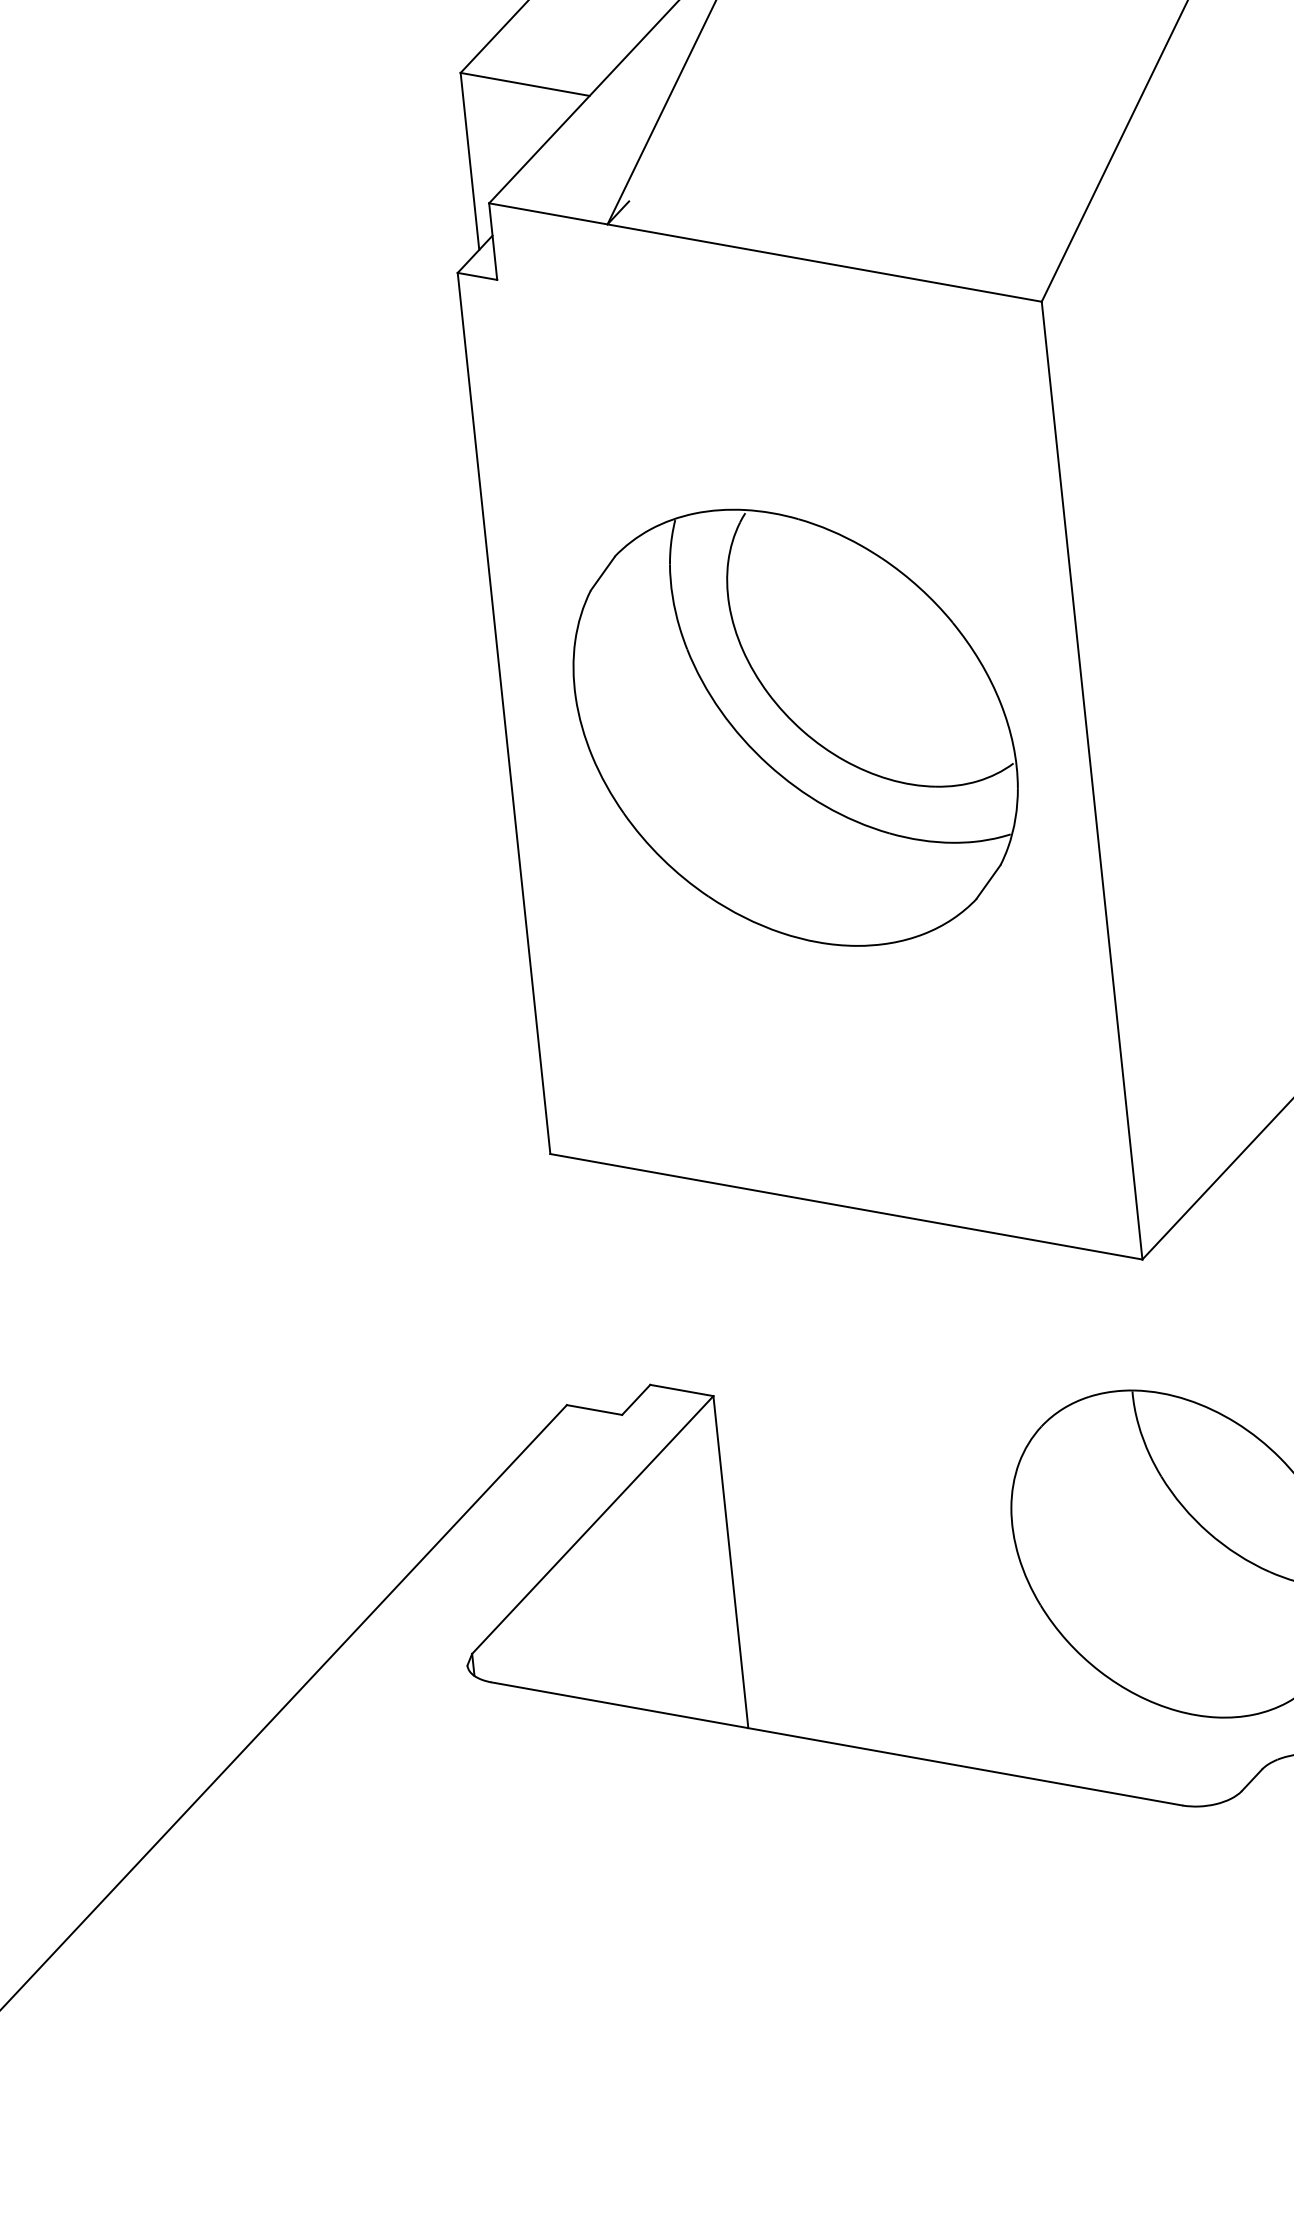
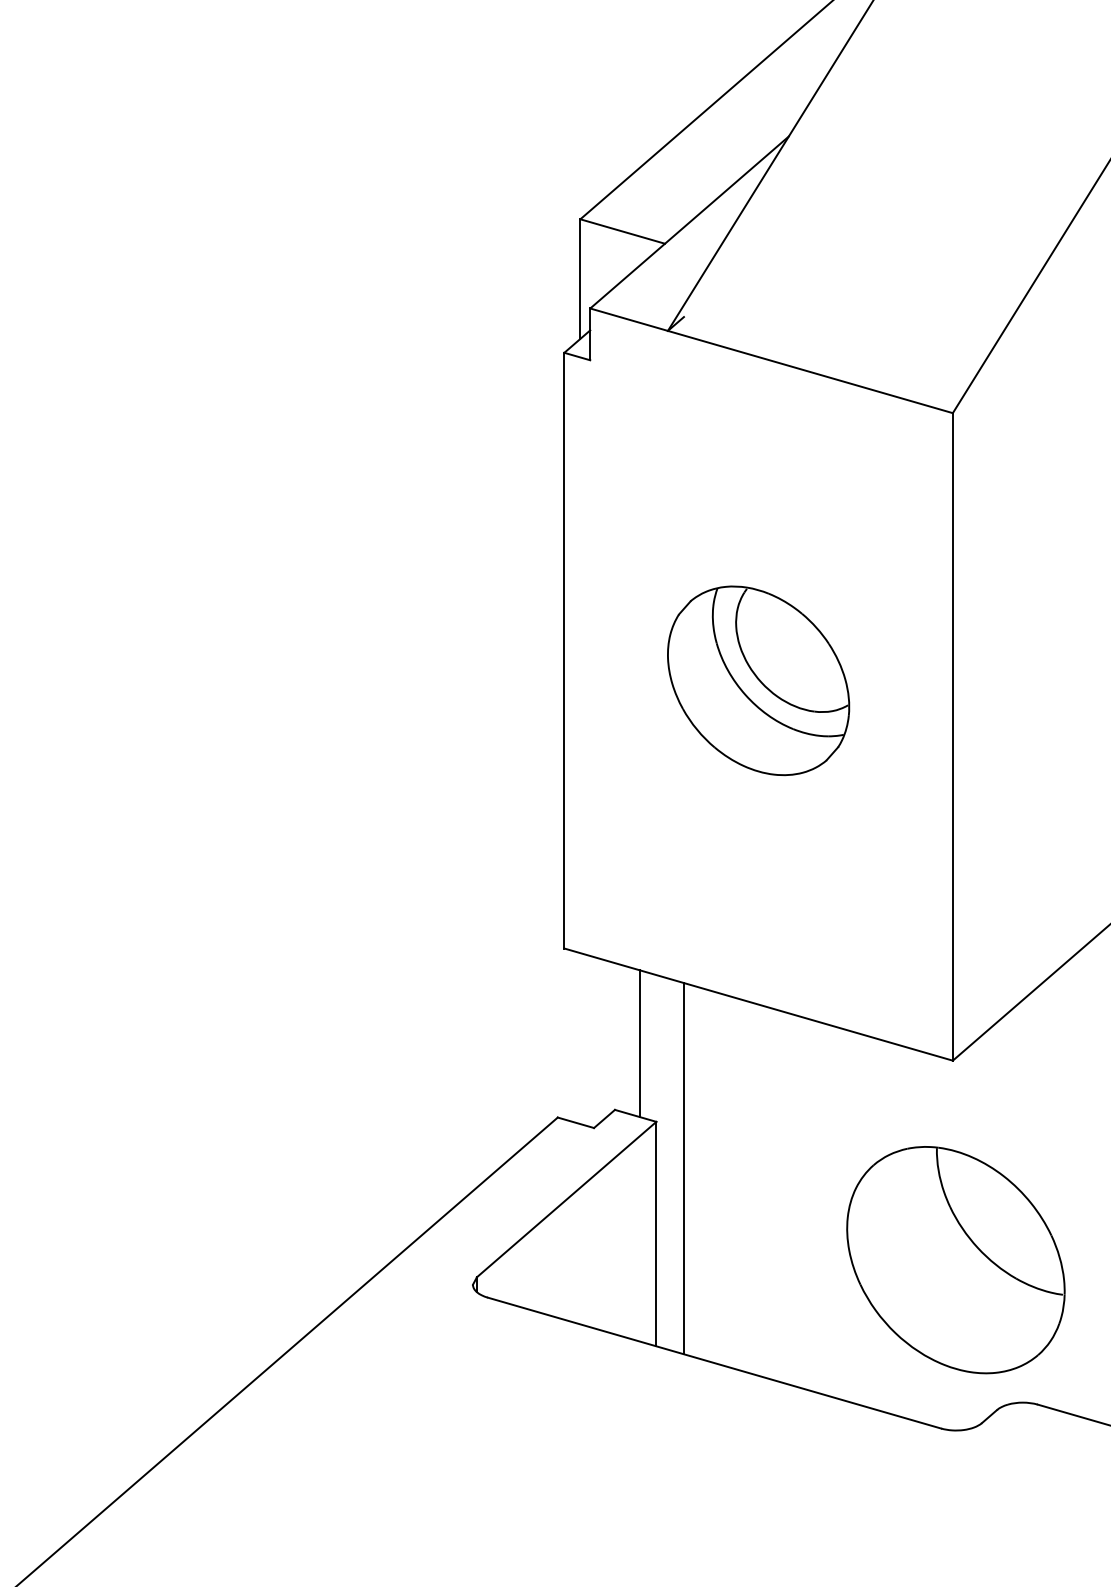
part: (795, 727) -> (758, 680), size x0.62
line: (677, 1282) -> (640, 1043), added
line: (760, 1460) -> (683, 1168), added

